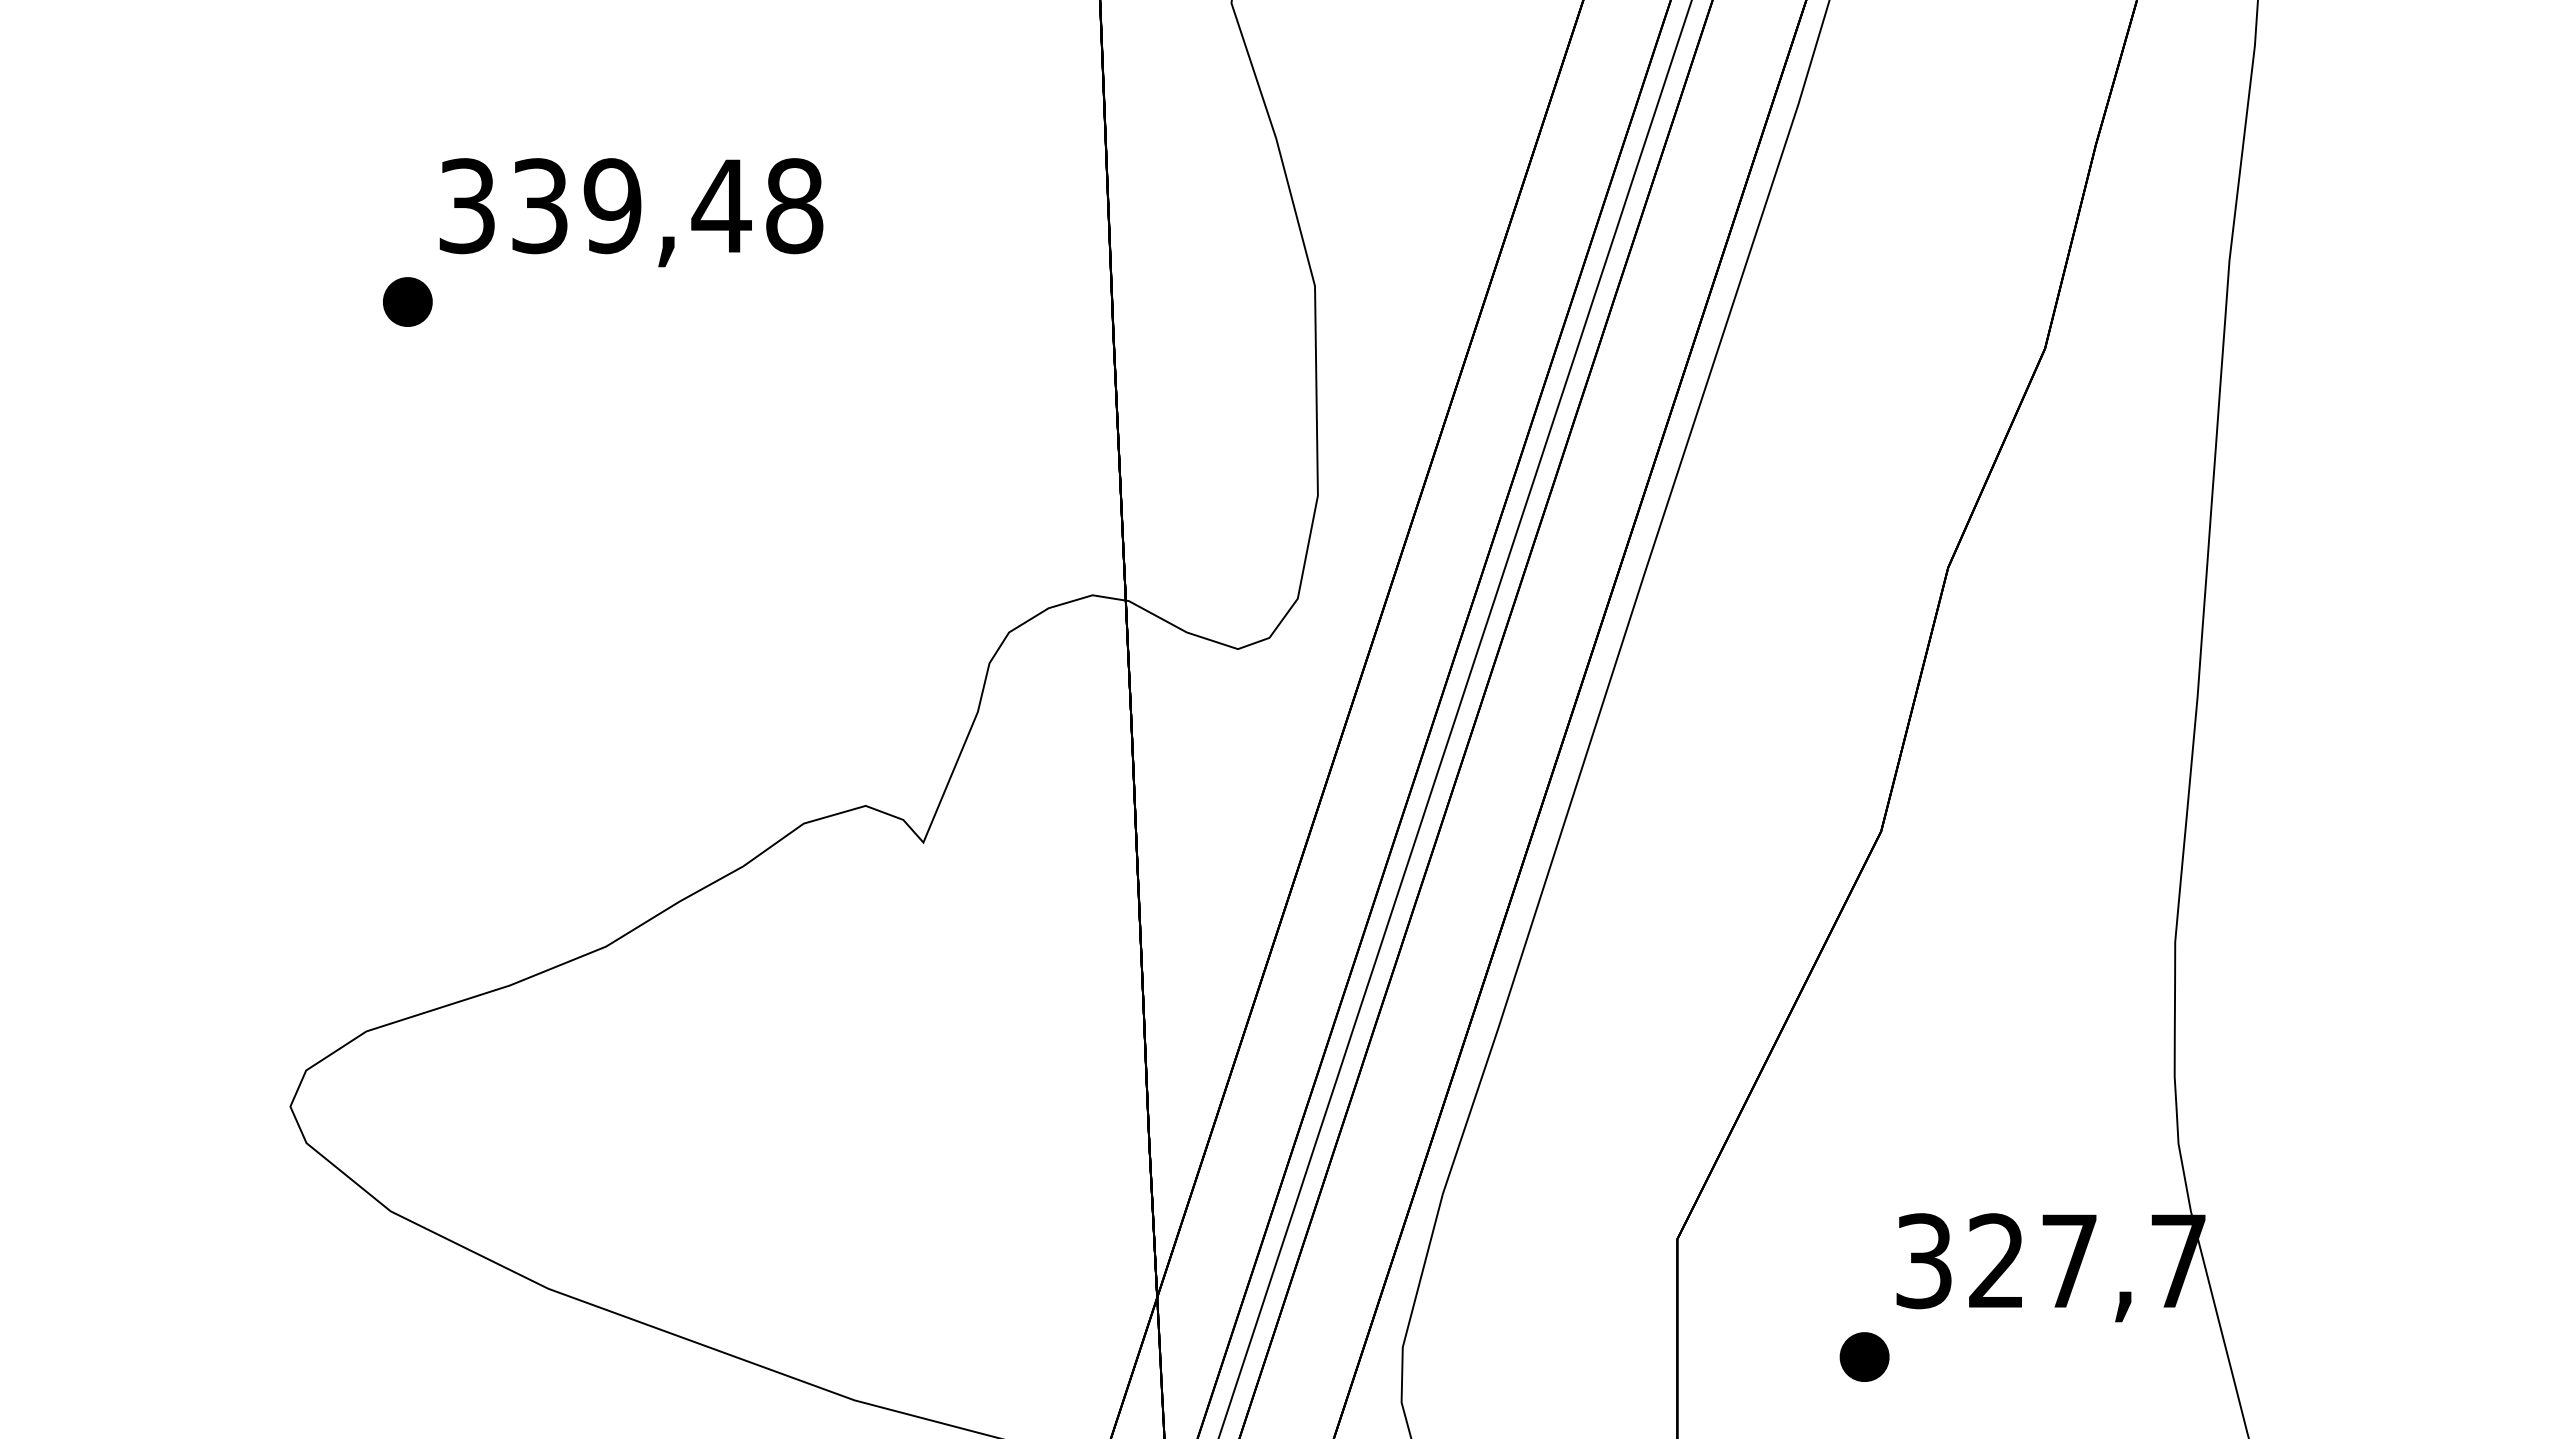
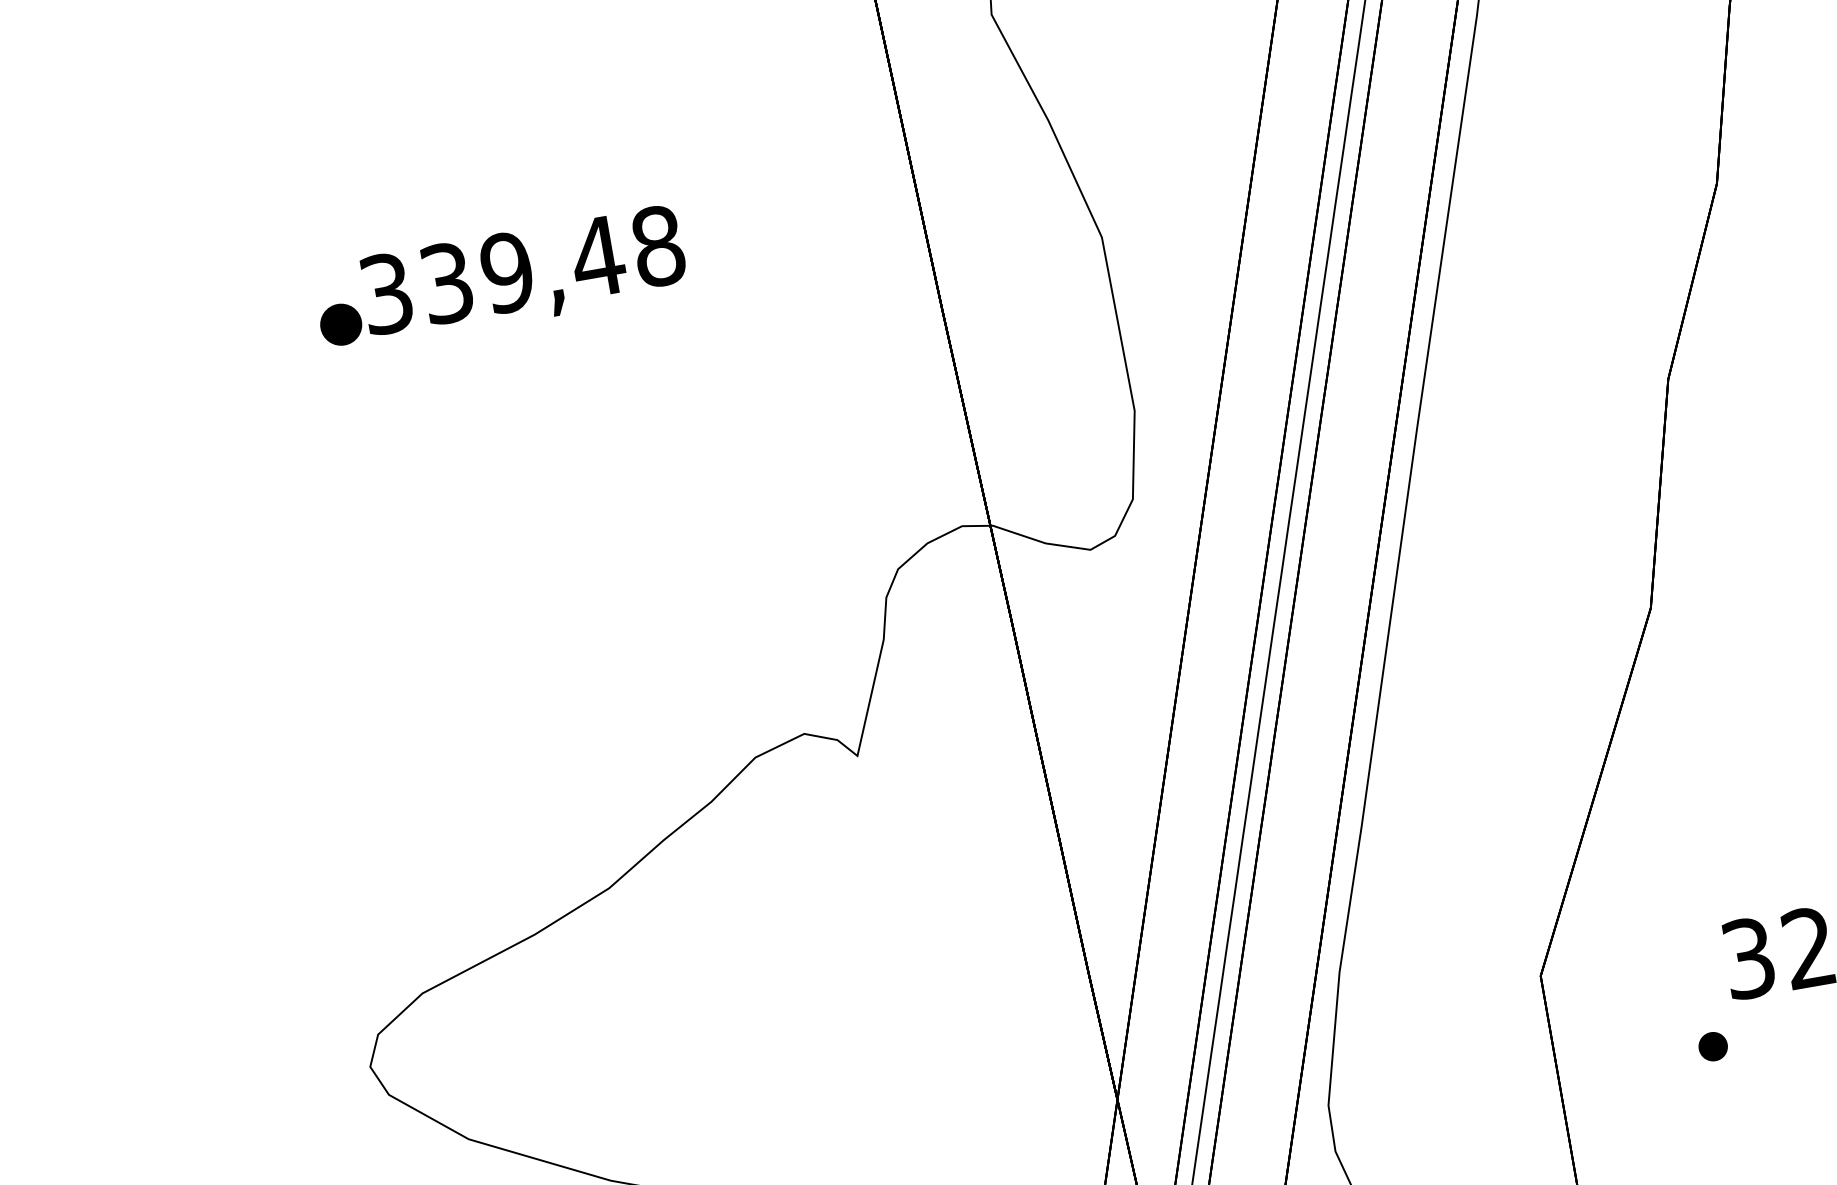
part: (407, 301) -> (340, 324), moved
part: (1864, 1356) -> (1713, 1046), size x0.7

